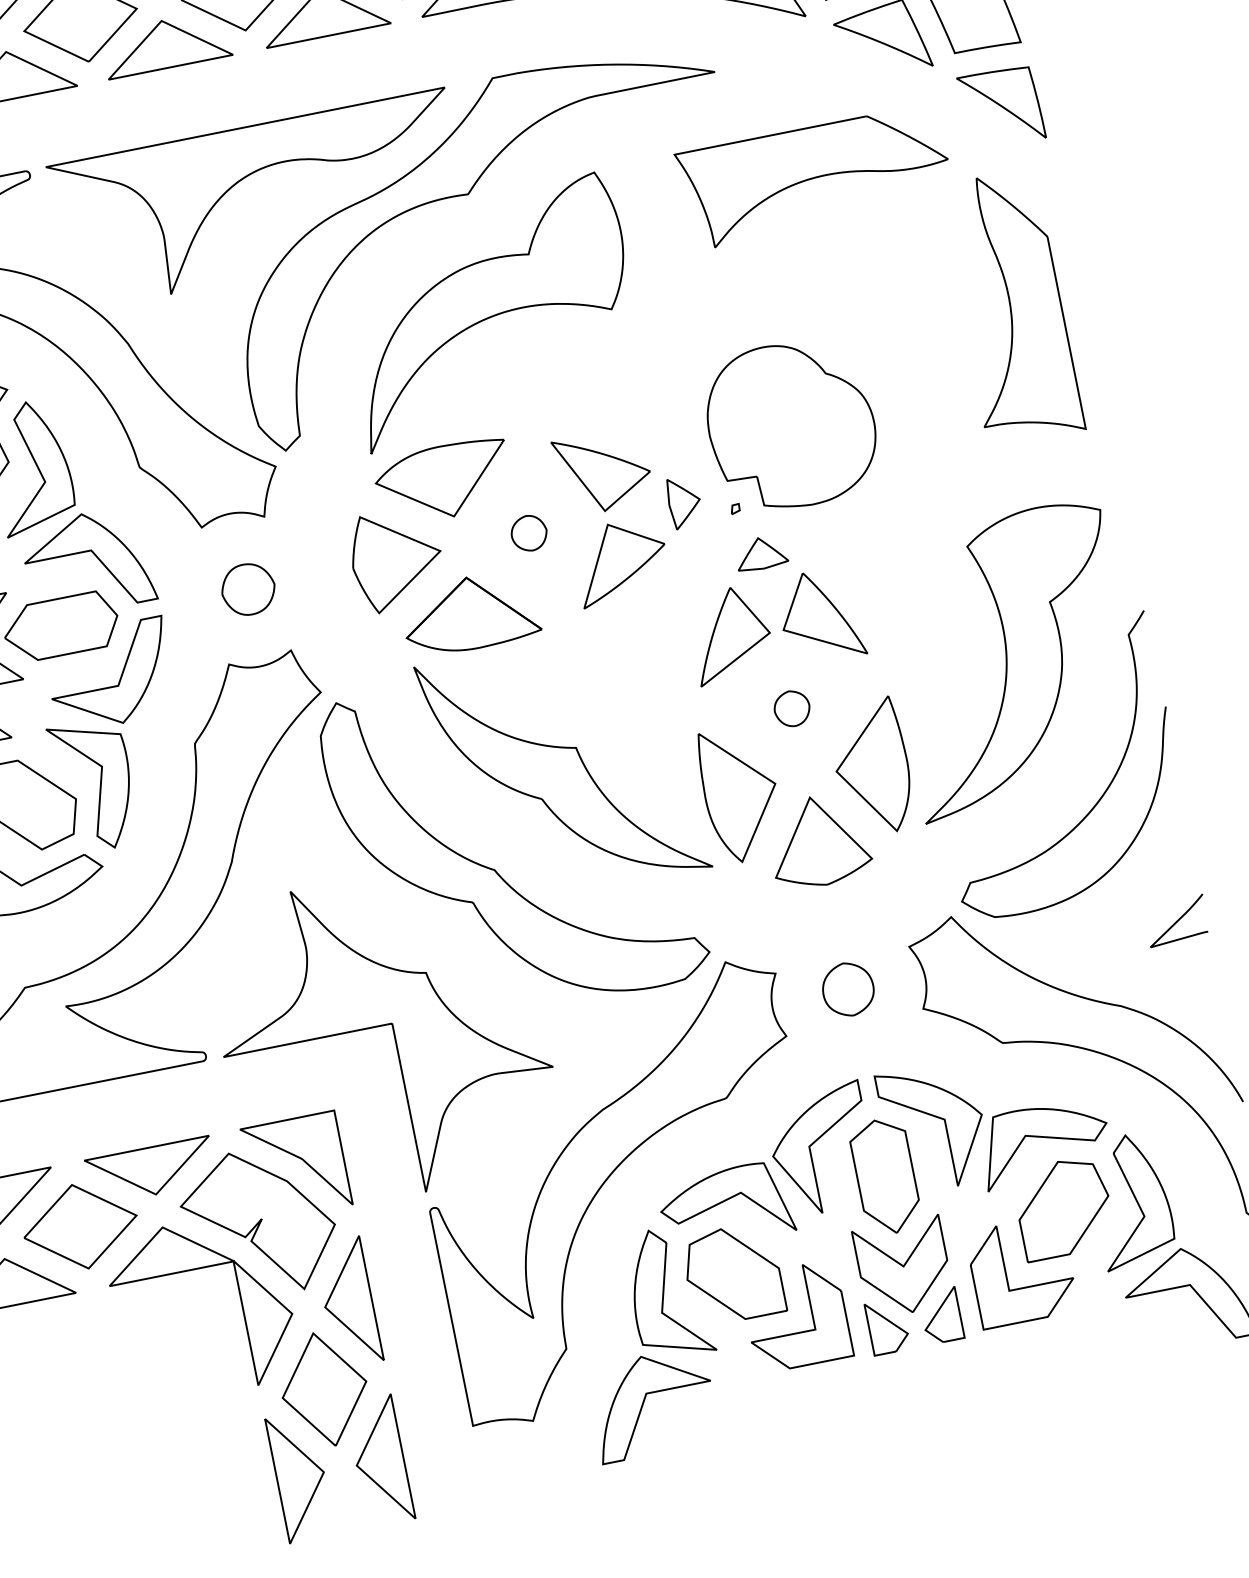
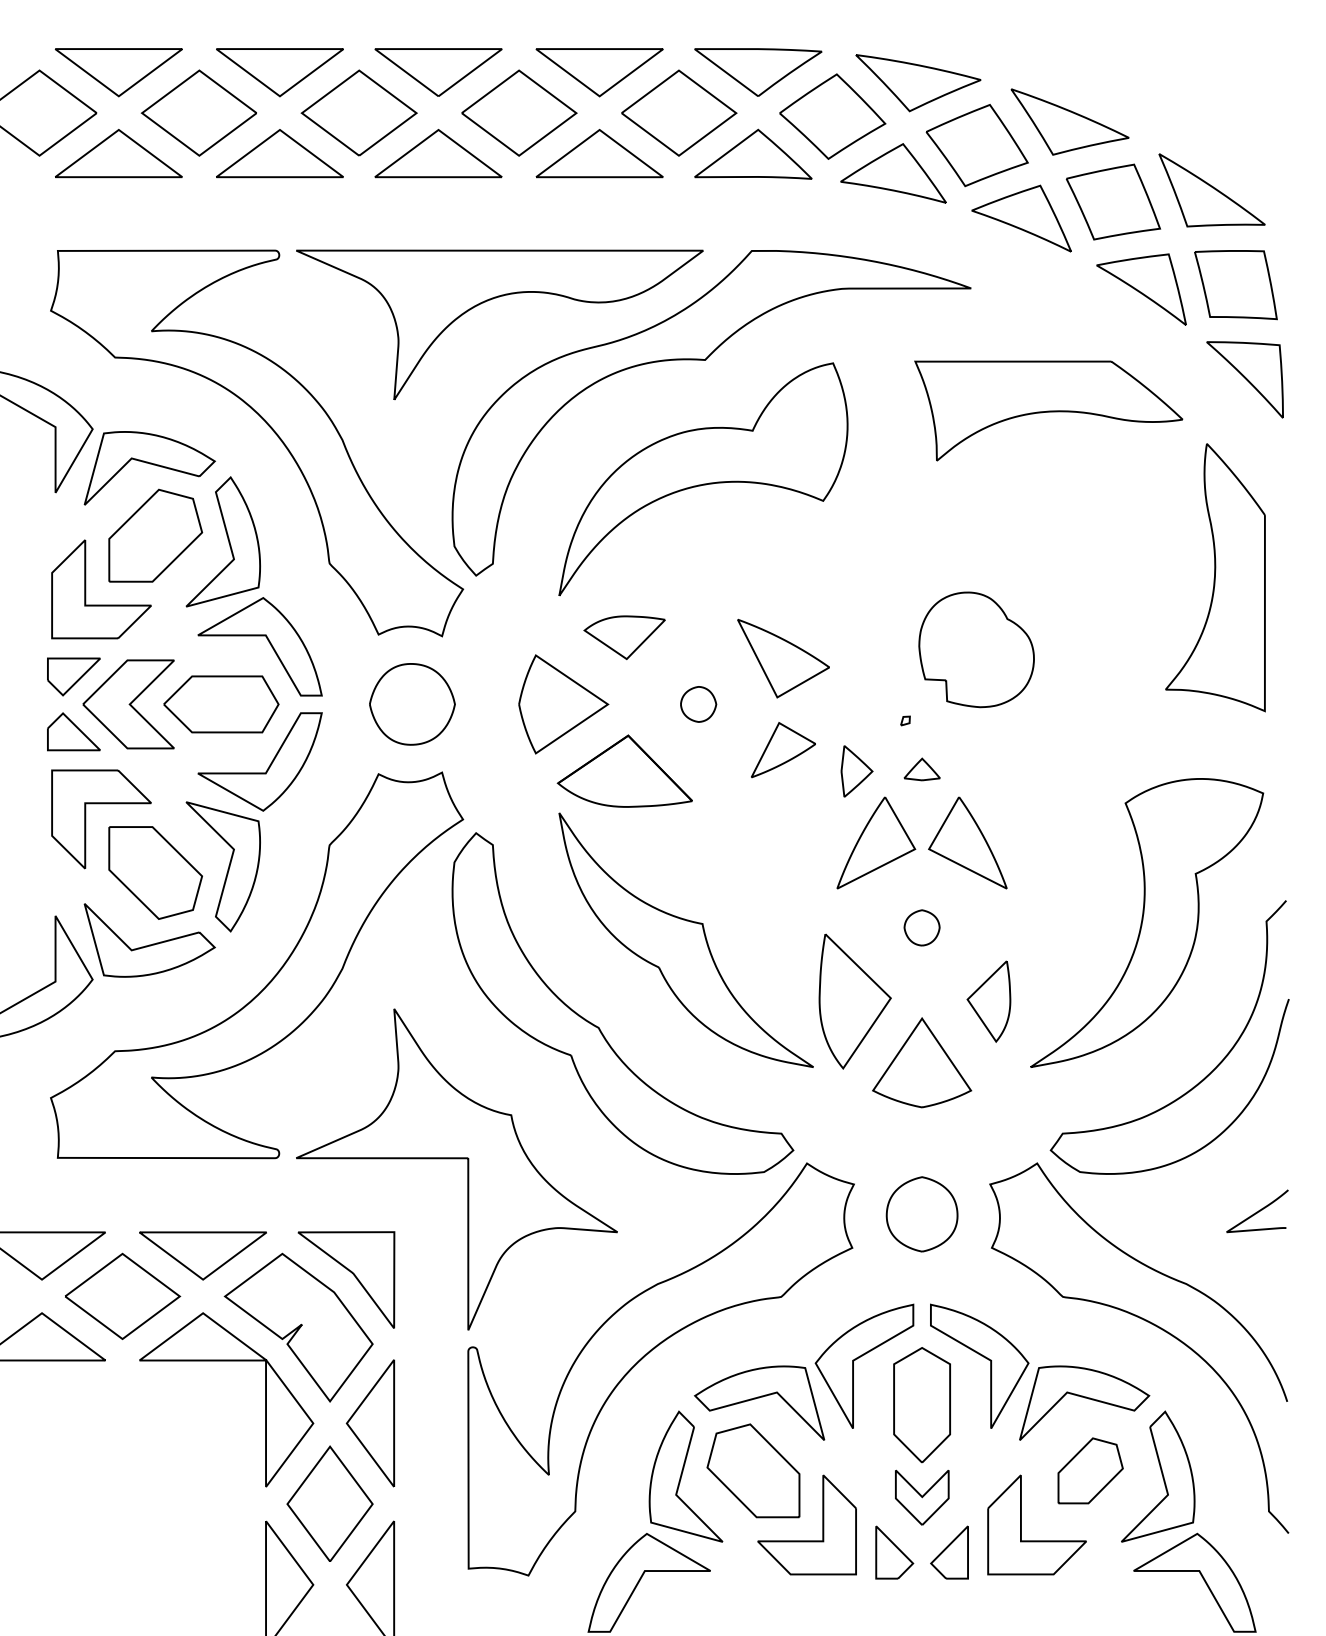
part: (790, 425) -> (976, 649), size x0.7
part: (443, 482) -> (624, 637), size x0.6
part: (684, 502) -> (856, 771), moved
part: (761, 553) -> (922, 769), size x0.7
part: (621, 560) -> (783, 749), size x0.7
part: (247, 589) -> (411, 704), size x1.6
part: (871, 767) -> (988, 1001), size x0.6
part: (847, 988) -> (921, 1213), size x1.4
part: (1063, 1207) -> (1090, 1470), size x0.7
part: (904, 1267) -> (922, 1497), size x0.6

